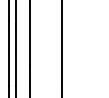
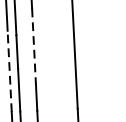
line: (29, 35) -> (33, 47), solid -> dashed
line: (9, 53) -> (9, 70), solid -> dashed

